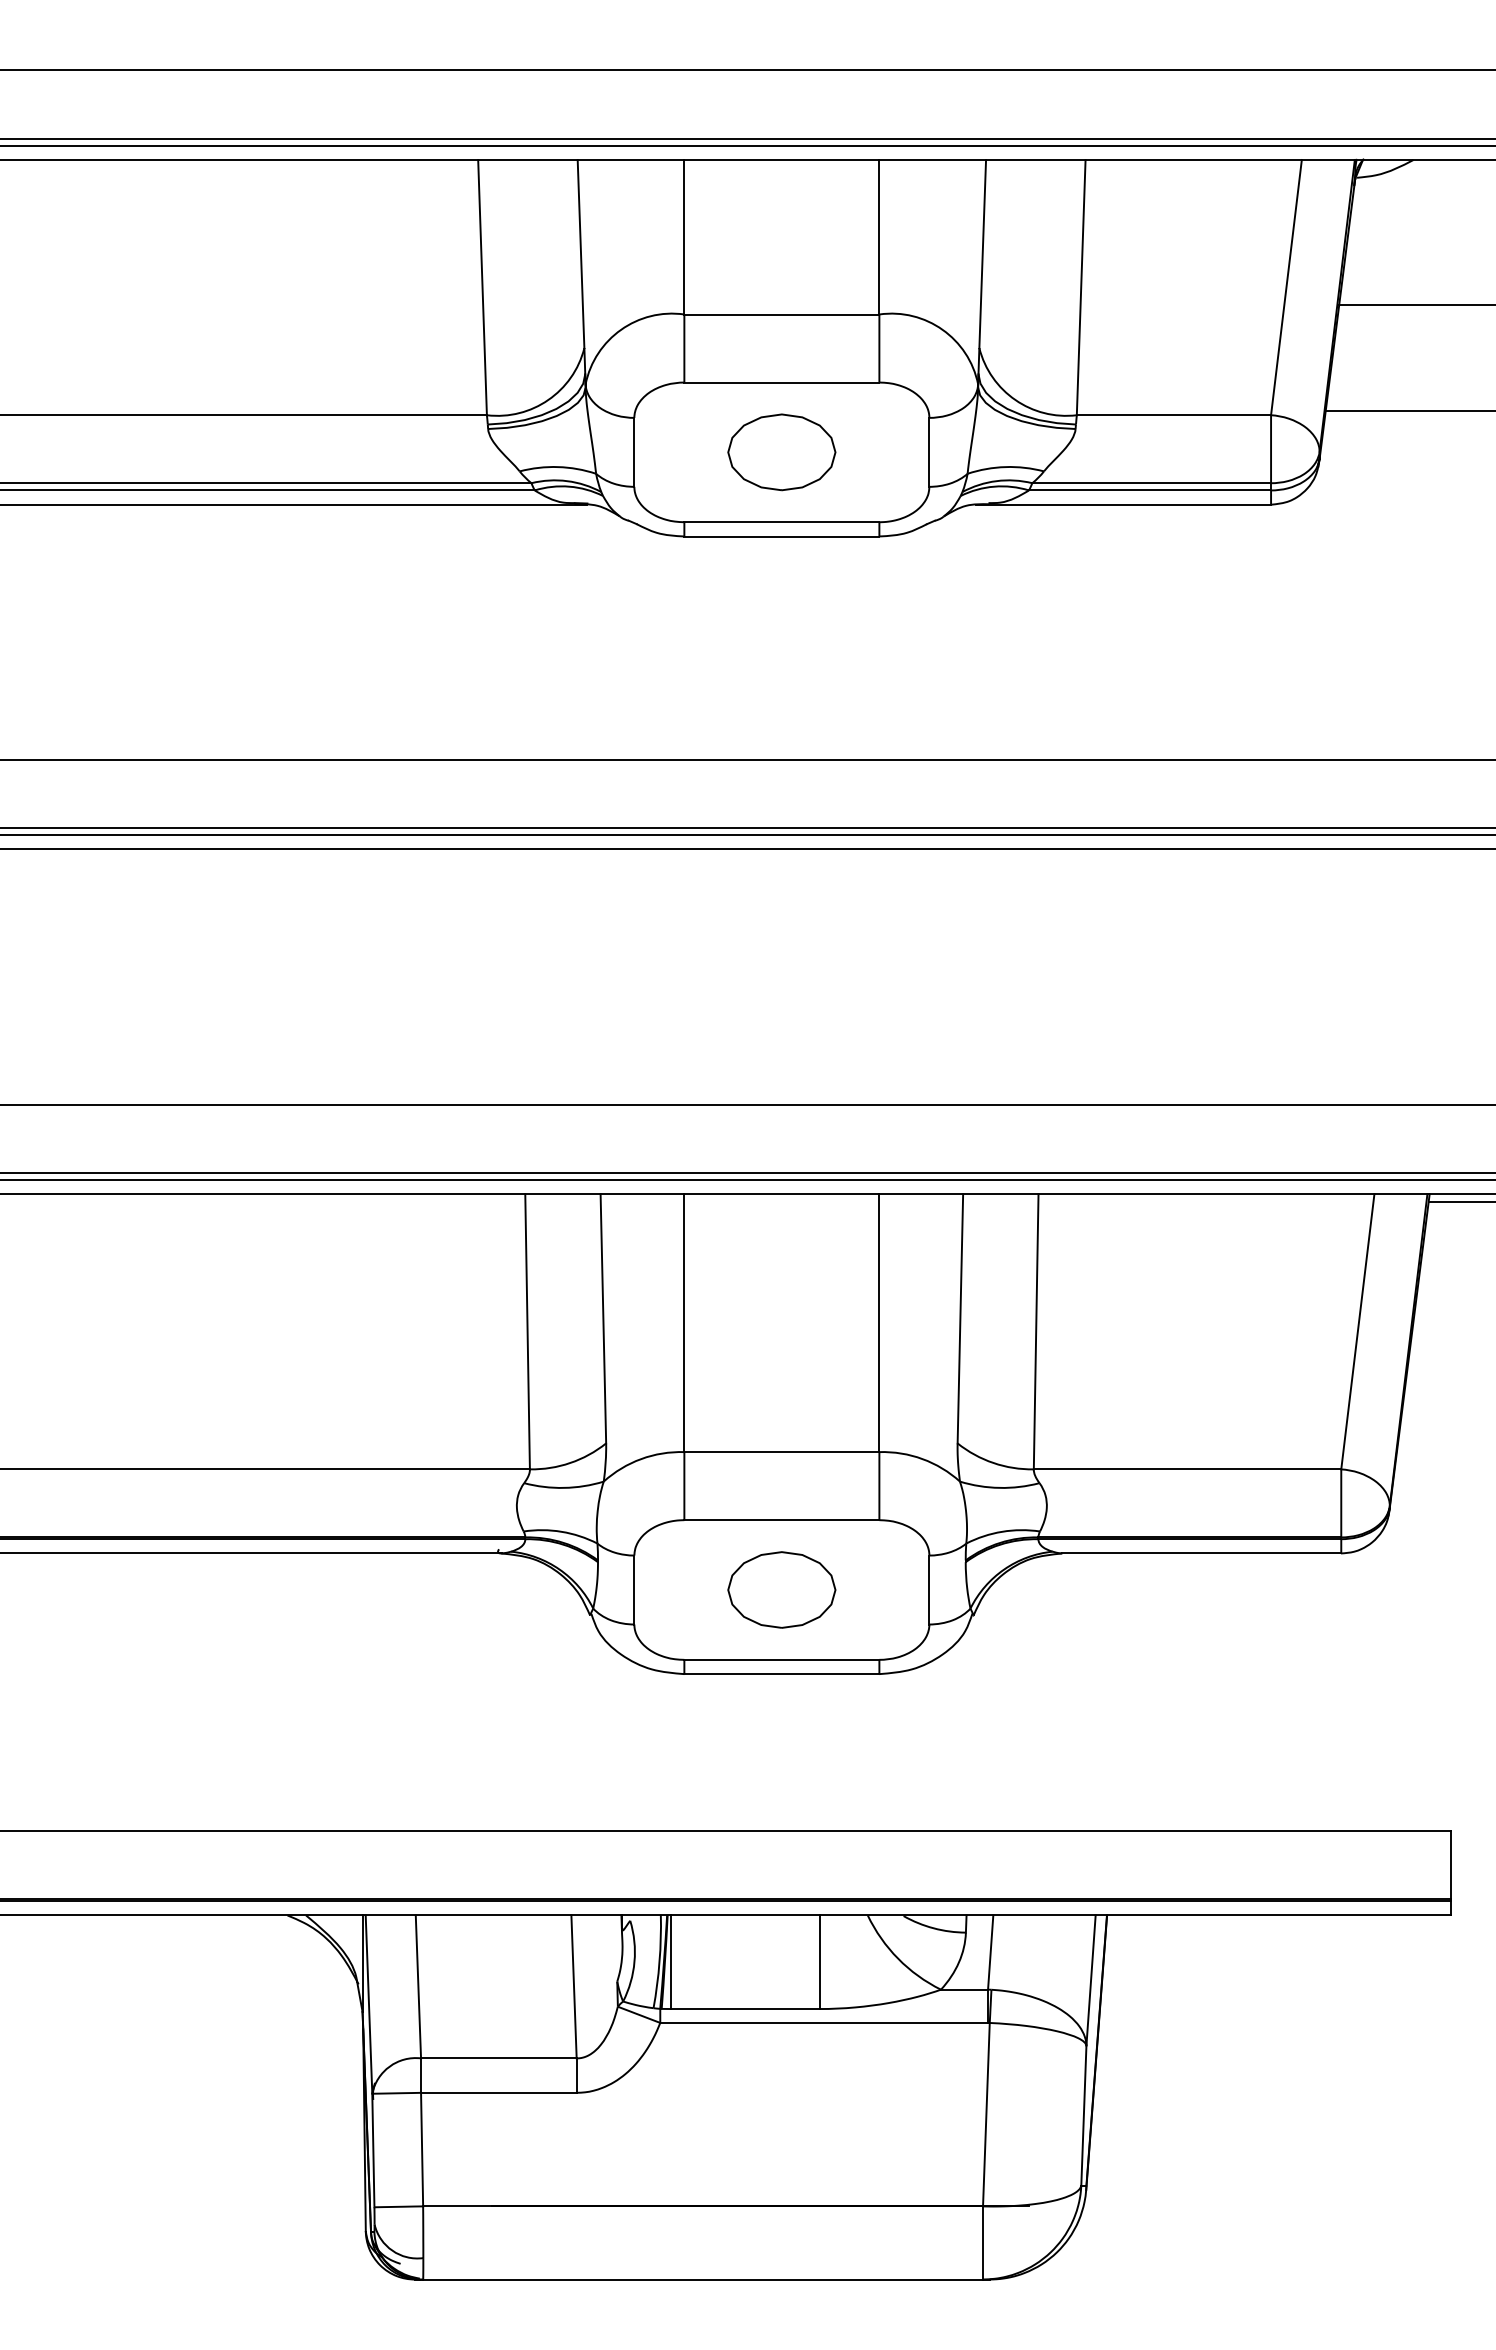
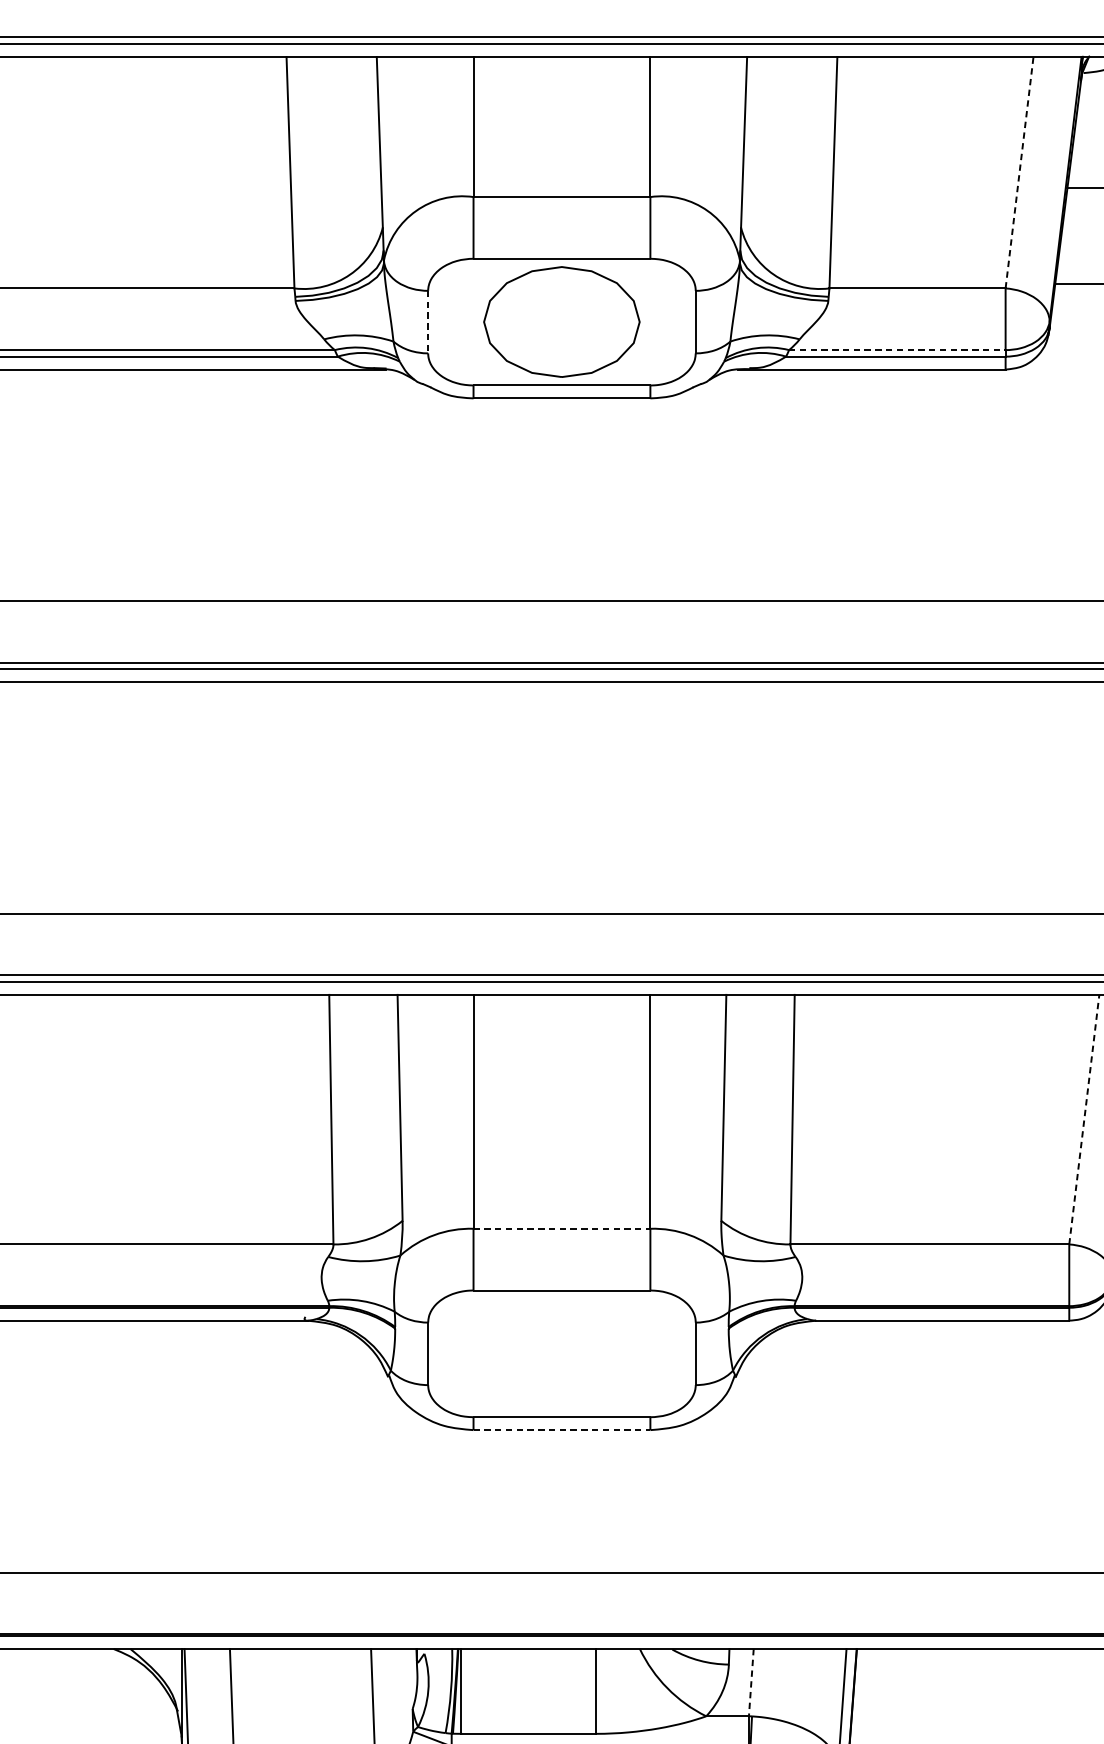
line: (1286, 287) -> (1019, 172), solid -> dashed
line: (634, 452) -> (428, 322), solid -> dashed
part: (781, 452) -> (561, 322), size x1.6
line: (1152, 483) -> (898, 350), solid -> dashed
line: (1357, 1331) -> (1083, 1119), solid -> dashed
line: (781, 1452) -> (561, 1229), solid -> dashed
part: (781, 1589) -> (561, 1353), removed
line: (781, 1674) -> (561, 1430), solid -> dashed
line: (990, 1953) -> (751, 1683), solid -> dashed

